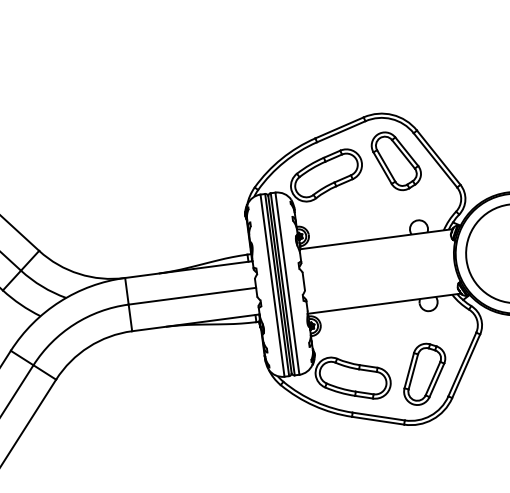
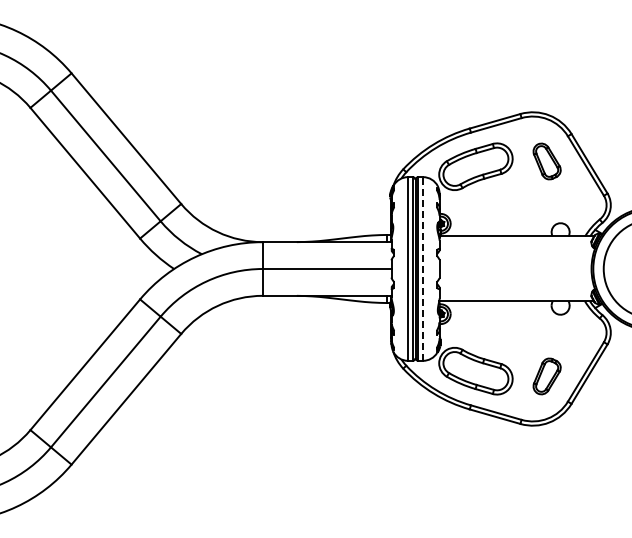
part: (395, 161) -> (546, 161), size x0.6
line: (287, 283) -> (423, 268), solid -> dashed
part: (423, 374) -> (546, 376), size x0.6

